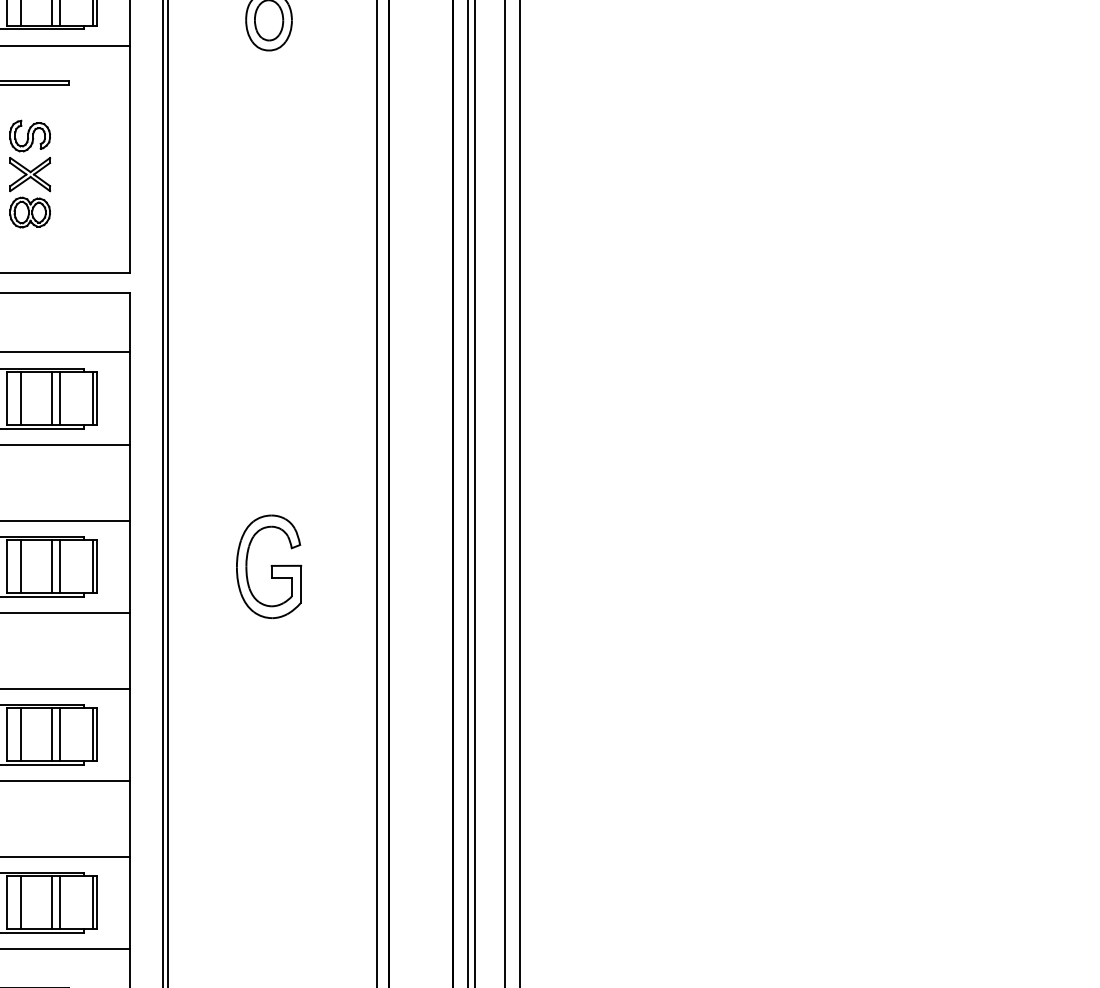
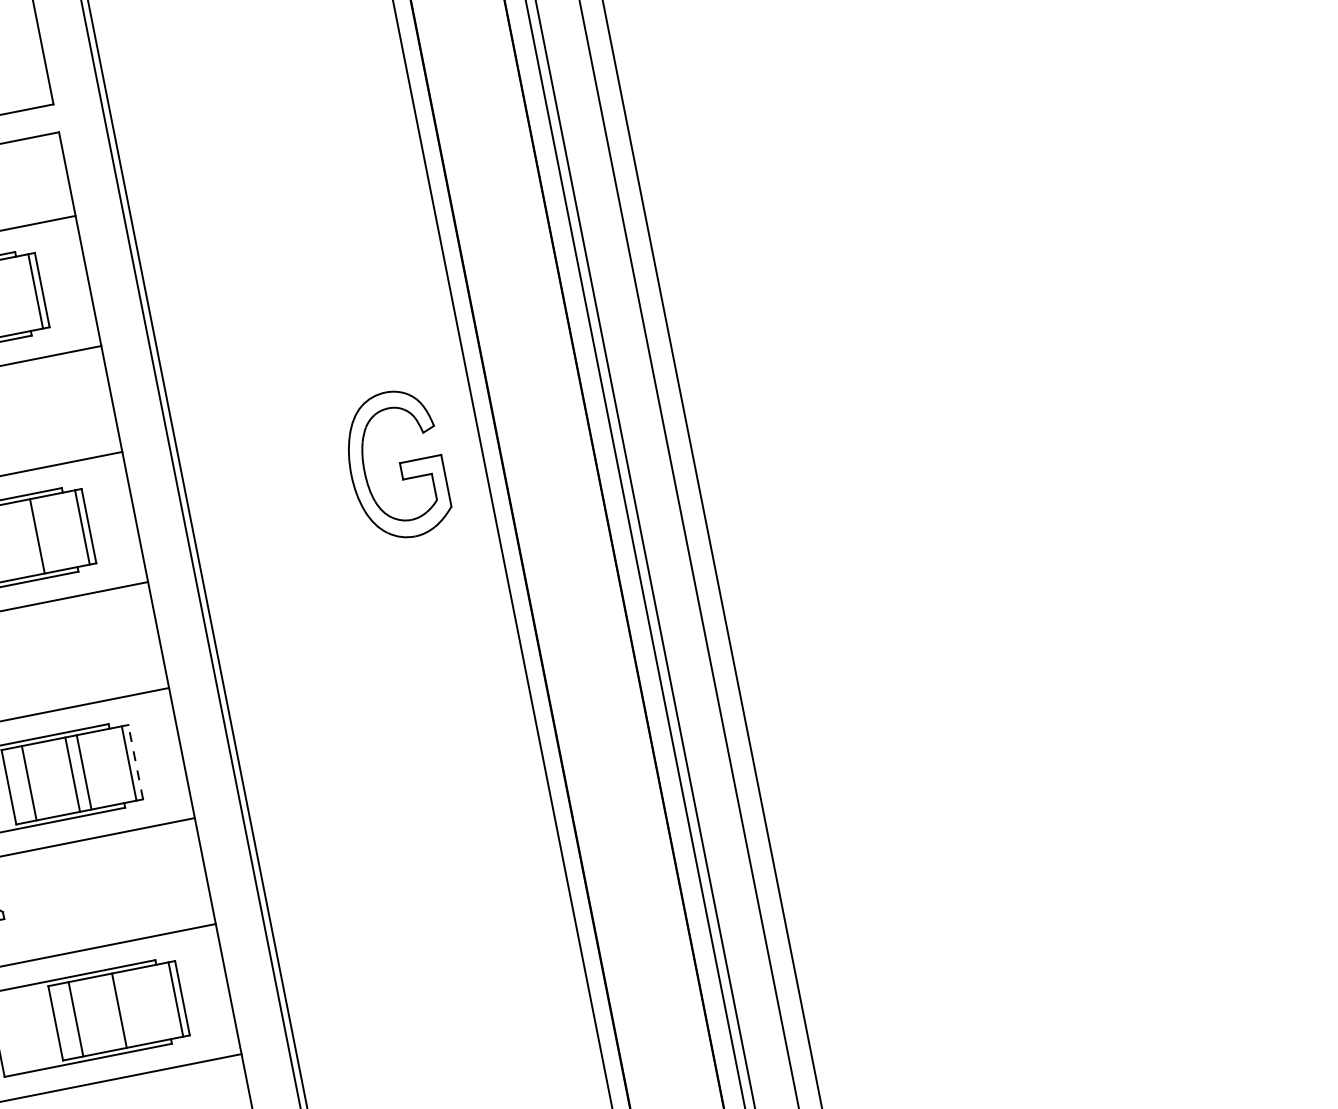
line: (52, 566) -> (26, 538), removed
part: (269, 566) -> (396, 464), moved
line: (97, 734) -> (136, 761), solid -> dashed
line: (60, 902) -> (130, 1007), removed

